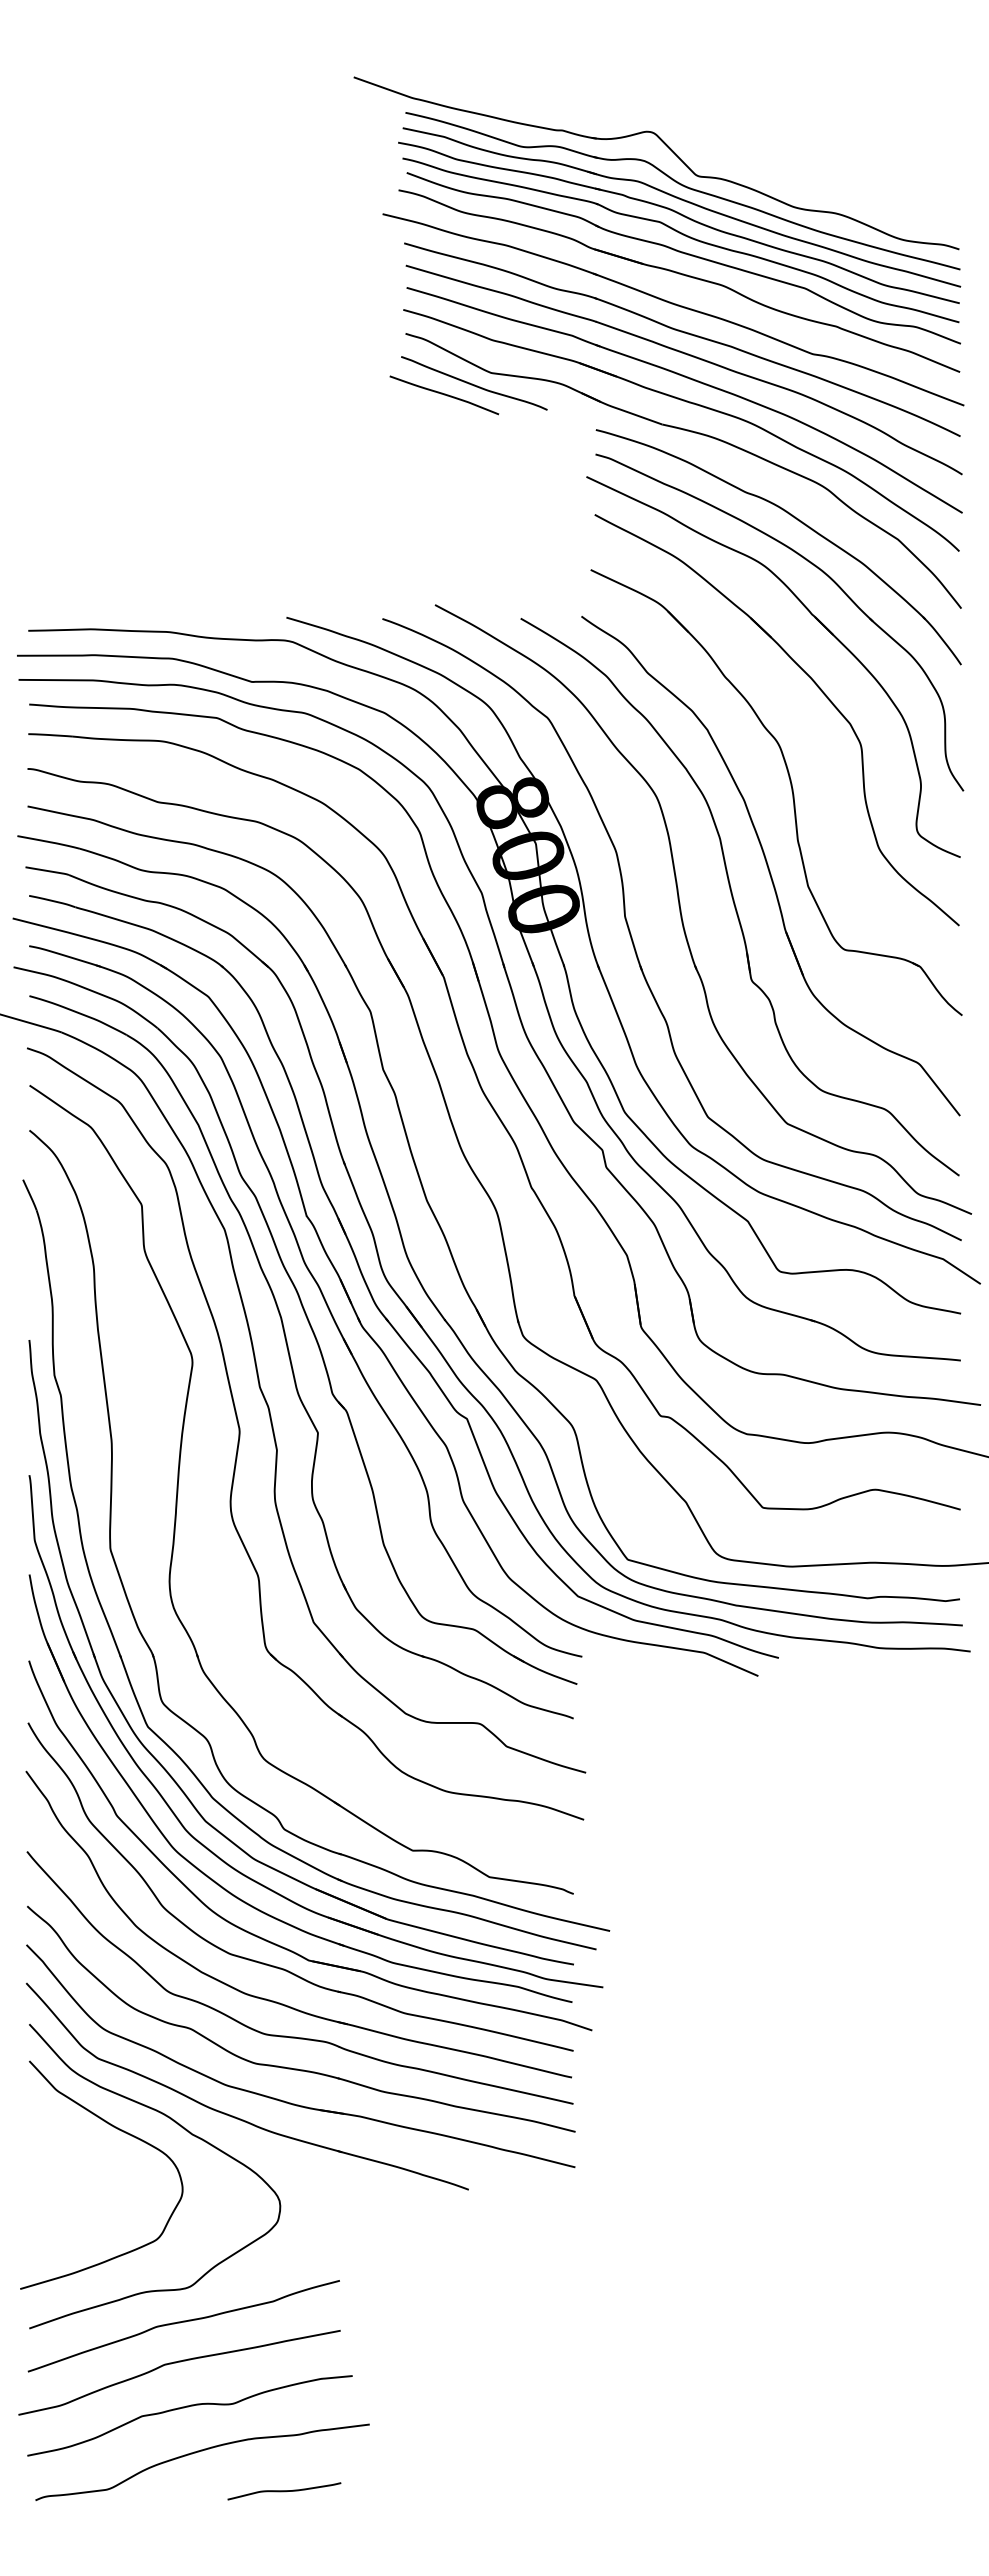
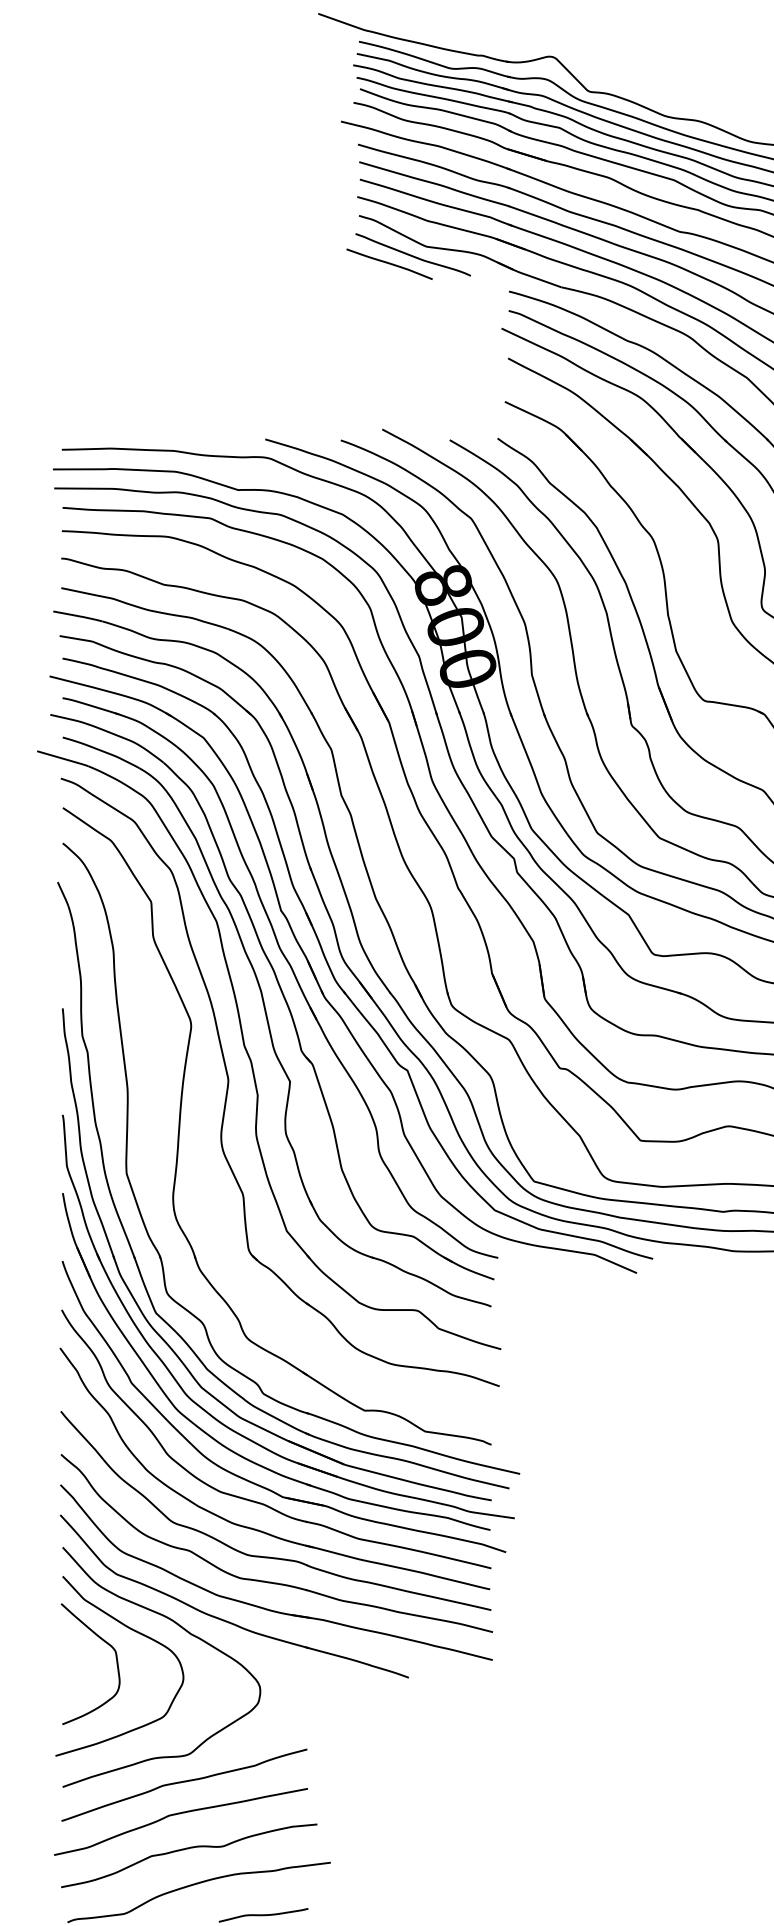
curve: (97, 2170) -> (116, 1662), added

